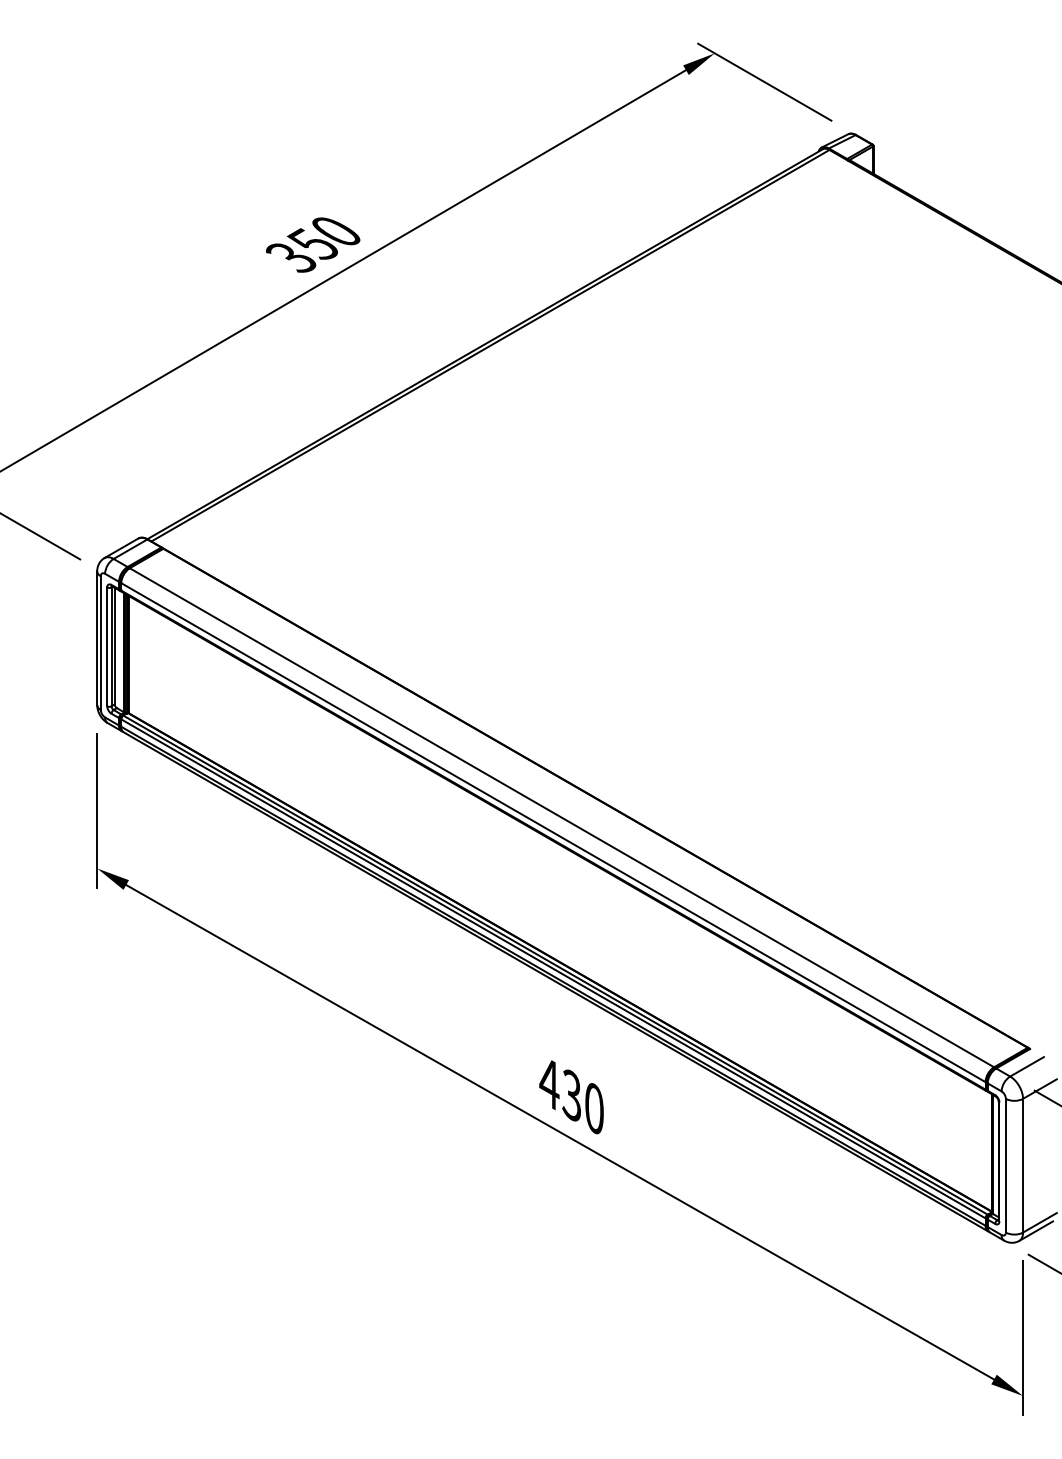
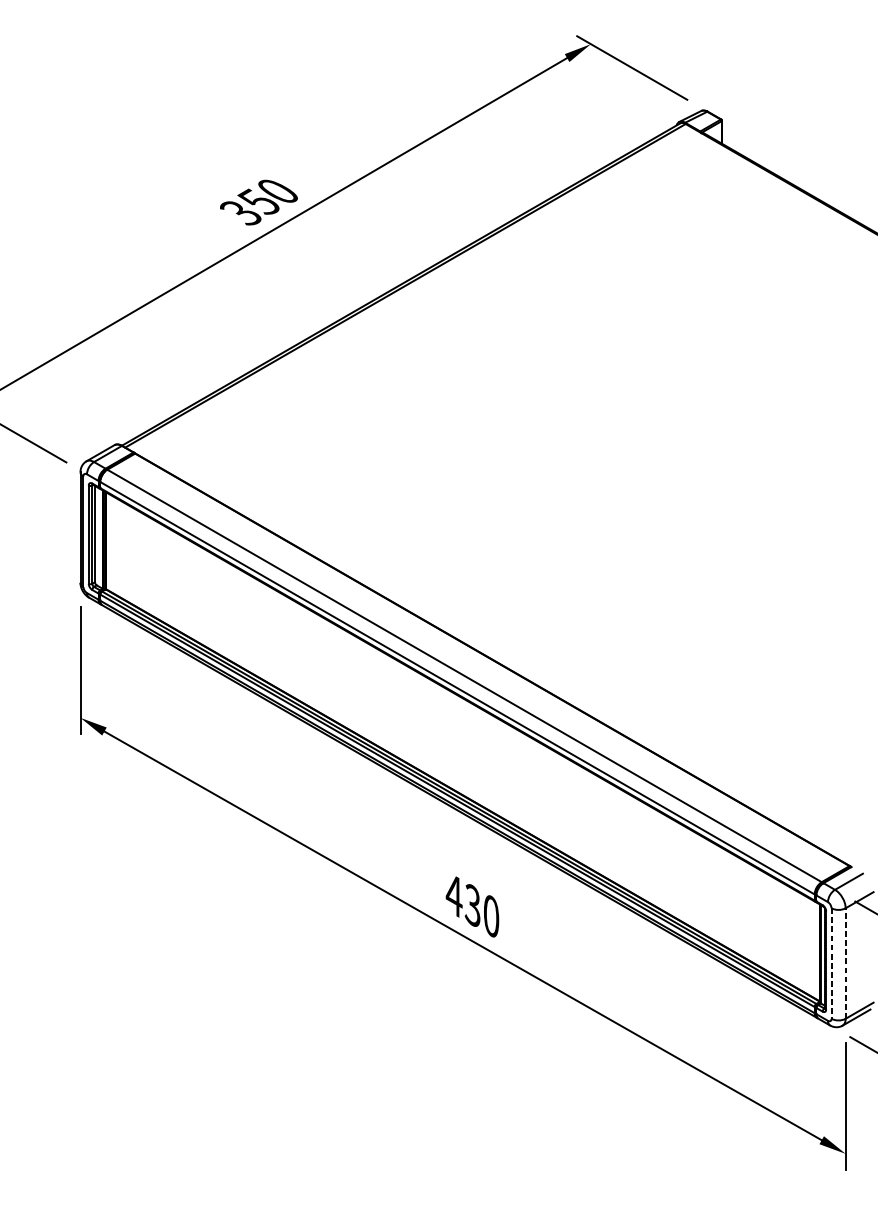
line: (1005, 1165) -> (831, 963), solid -> dashed
line: (1023, 1165) -> (846, 963), solid -> dashed

